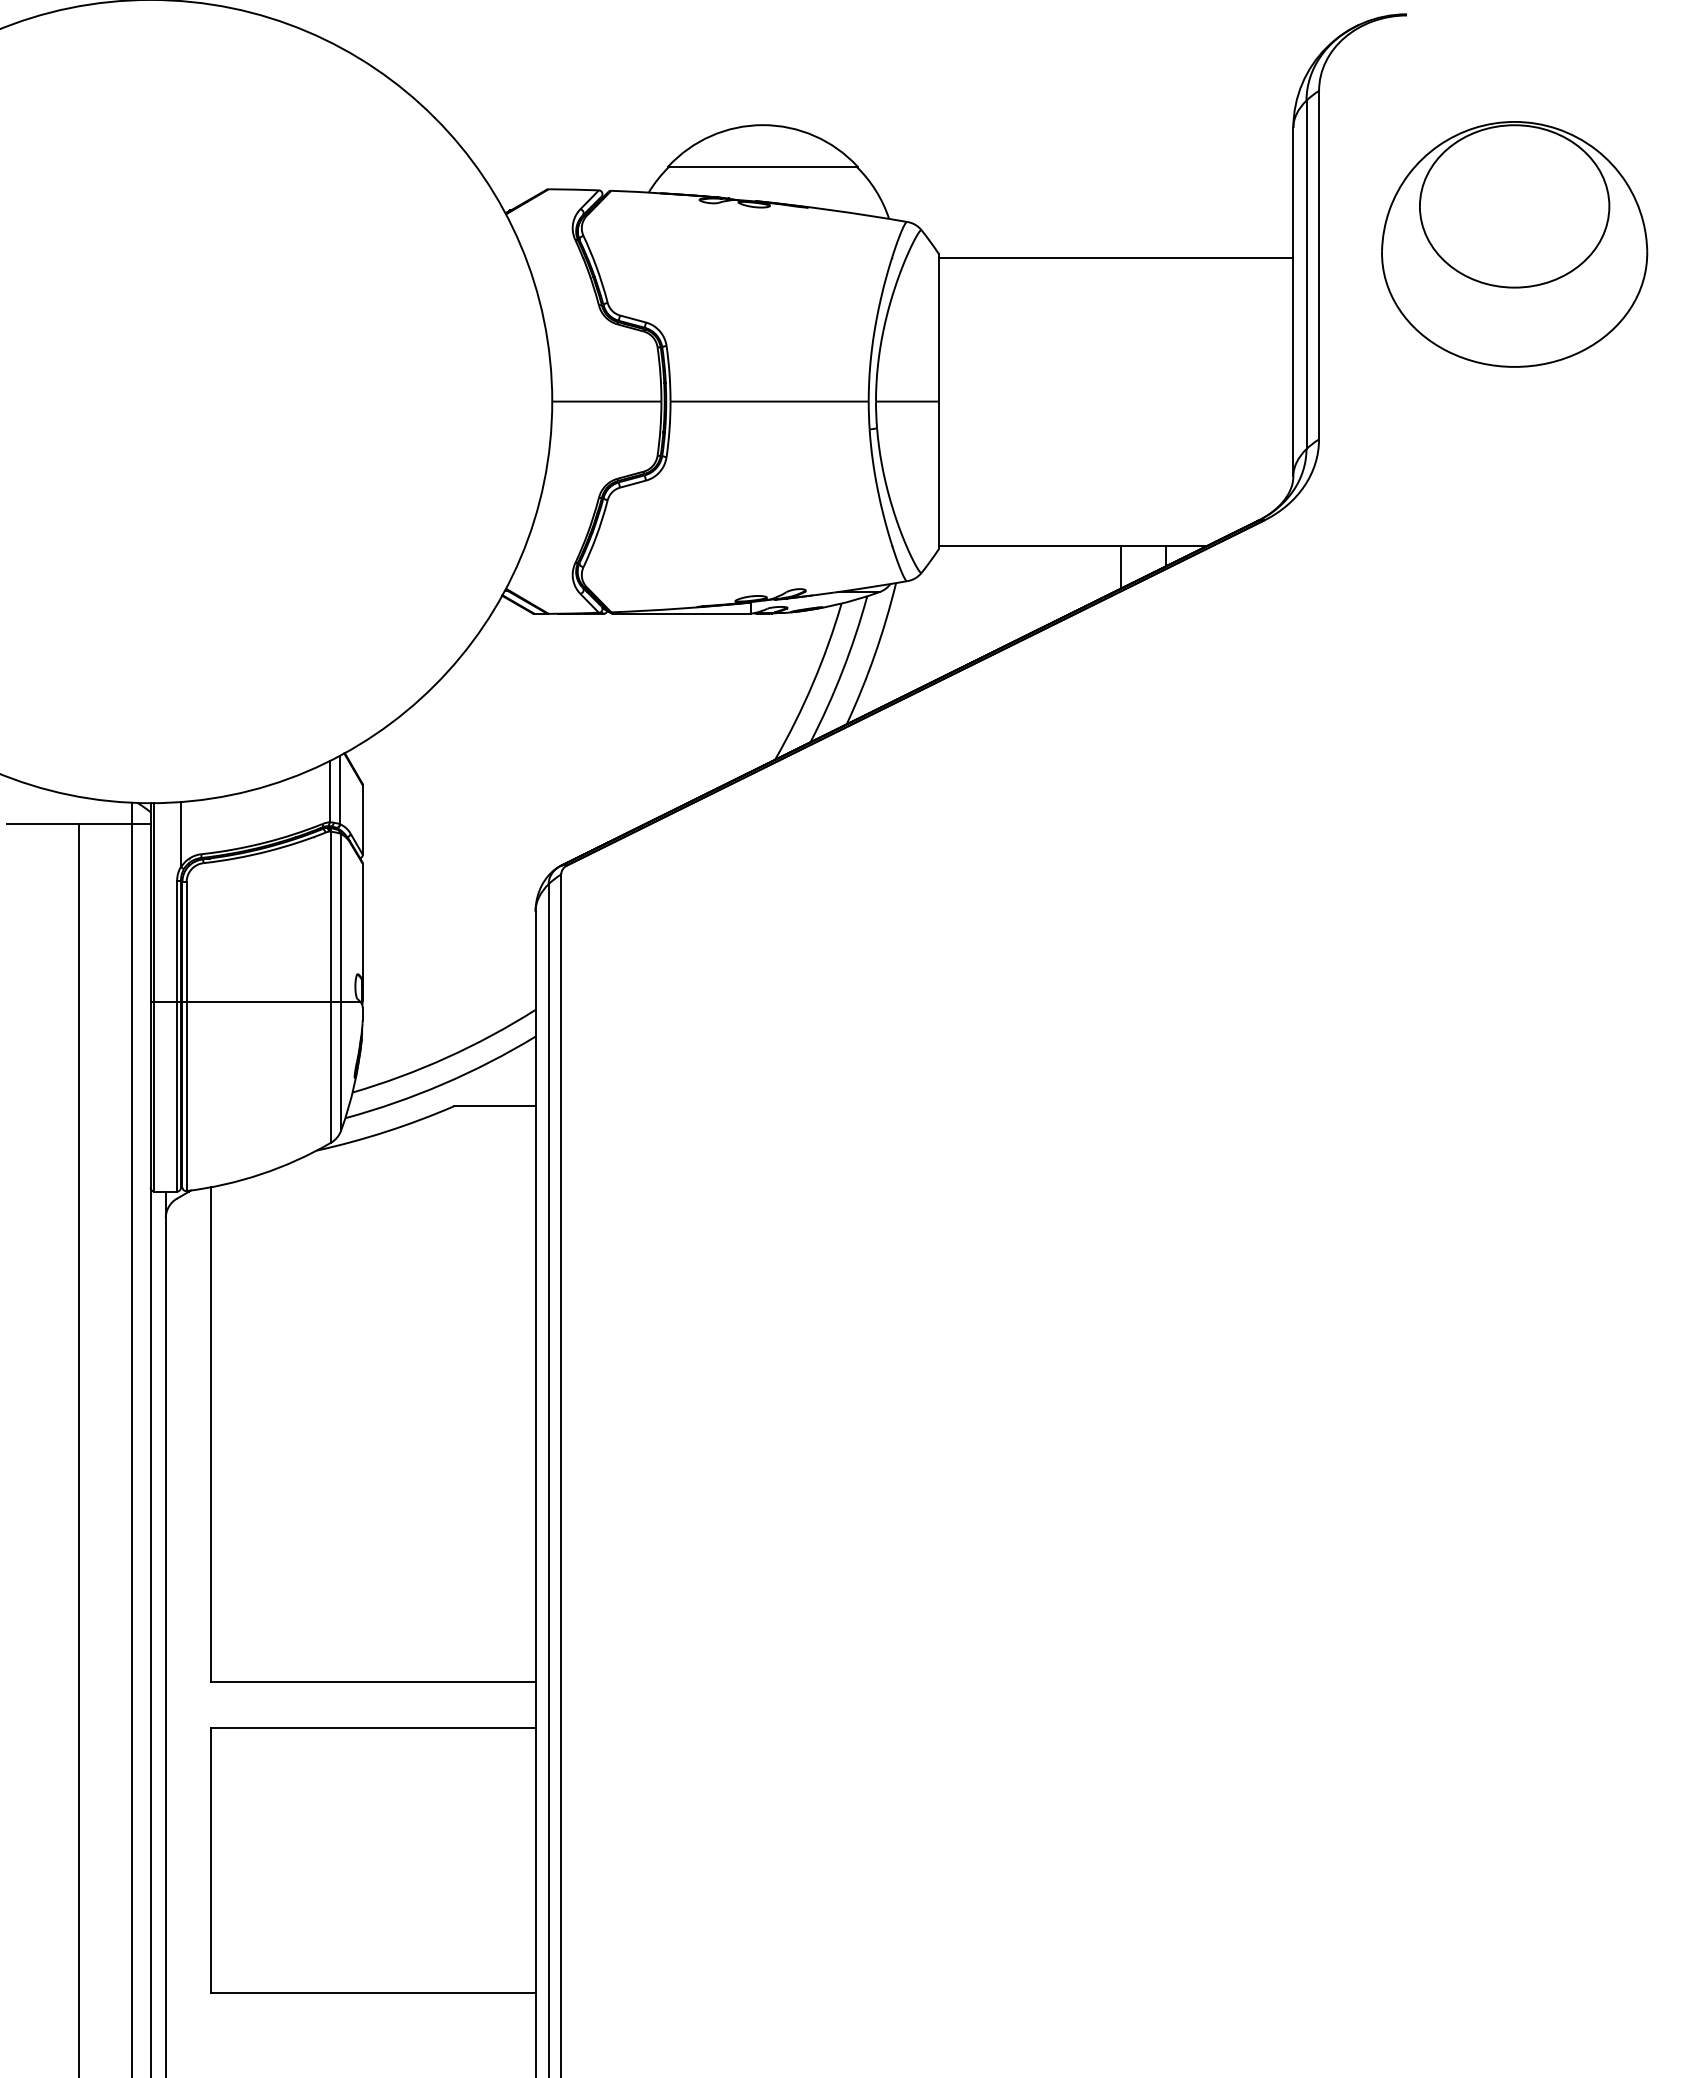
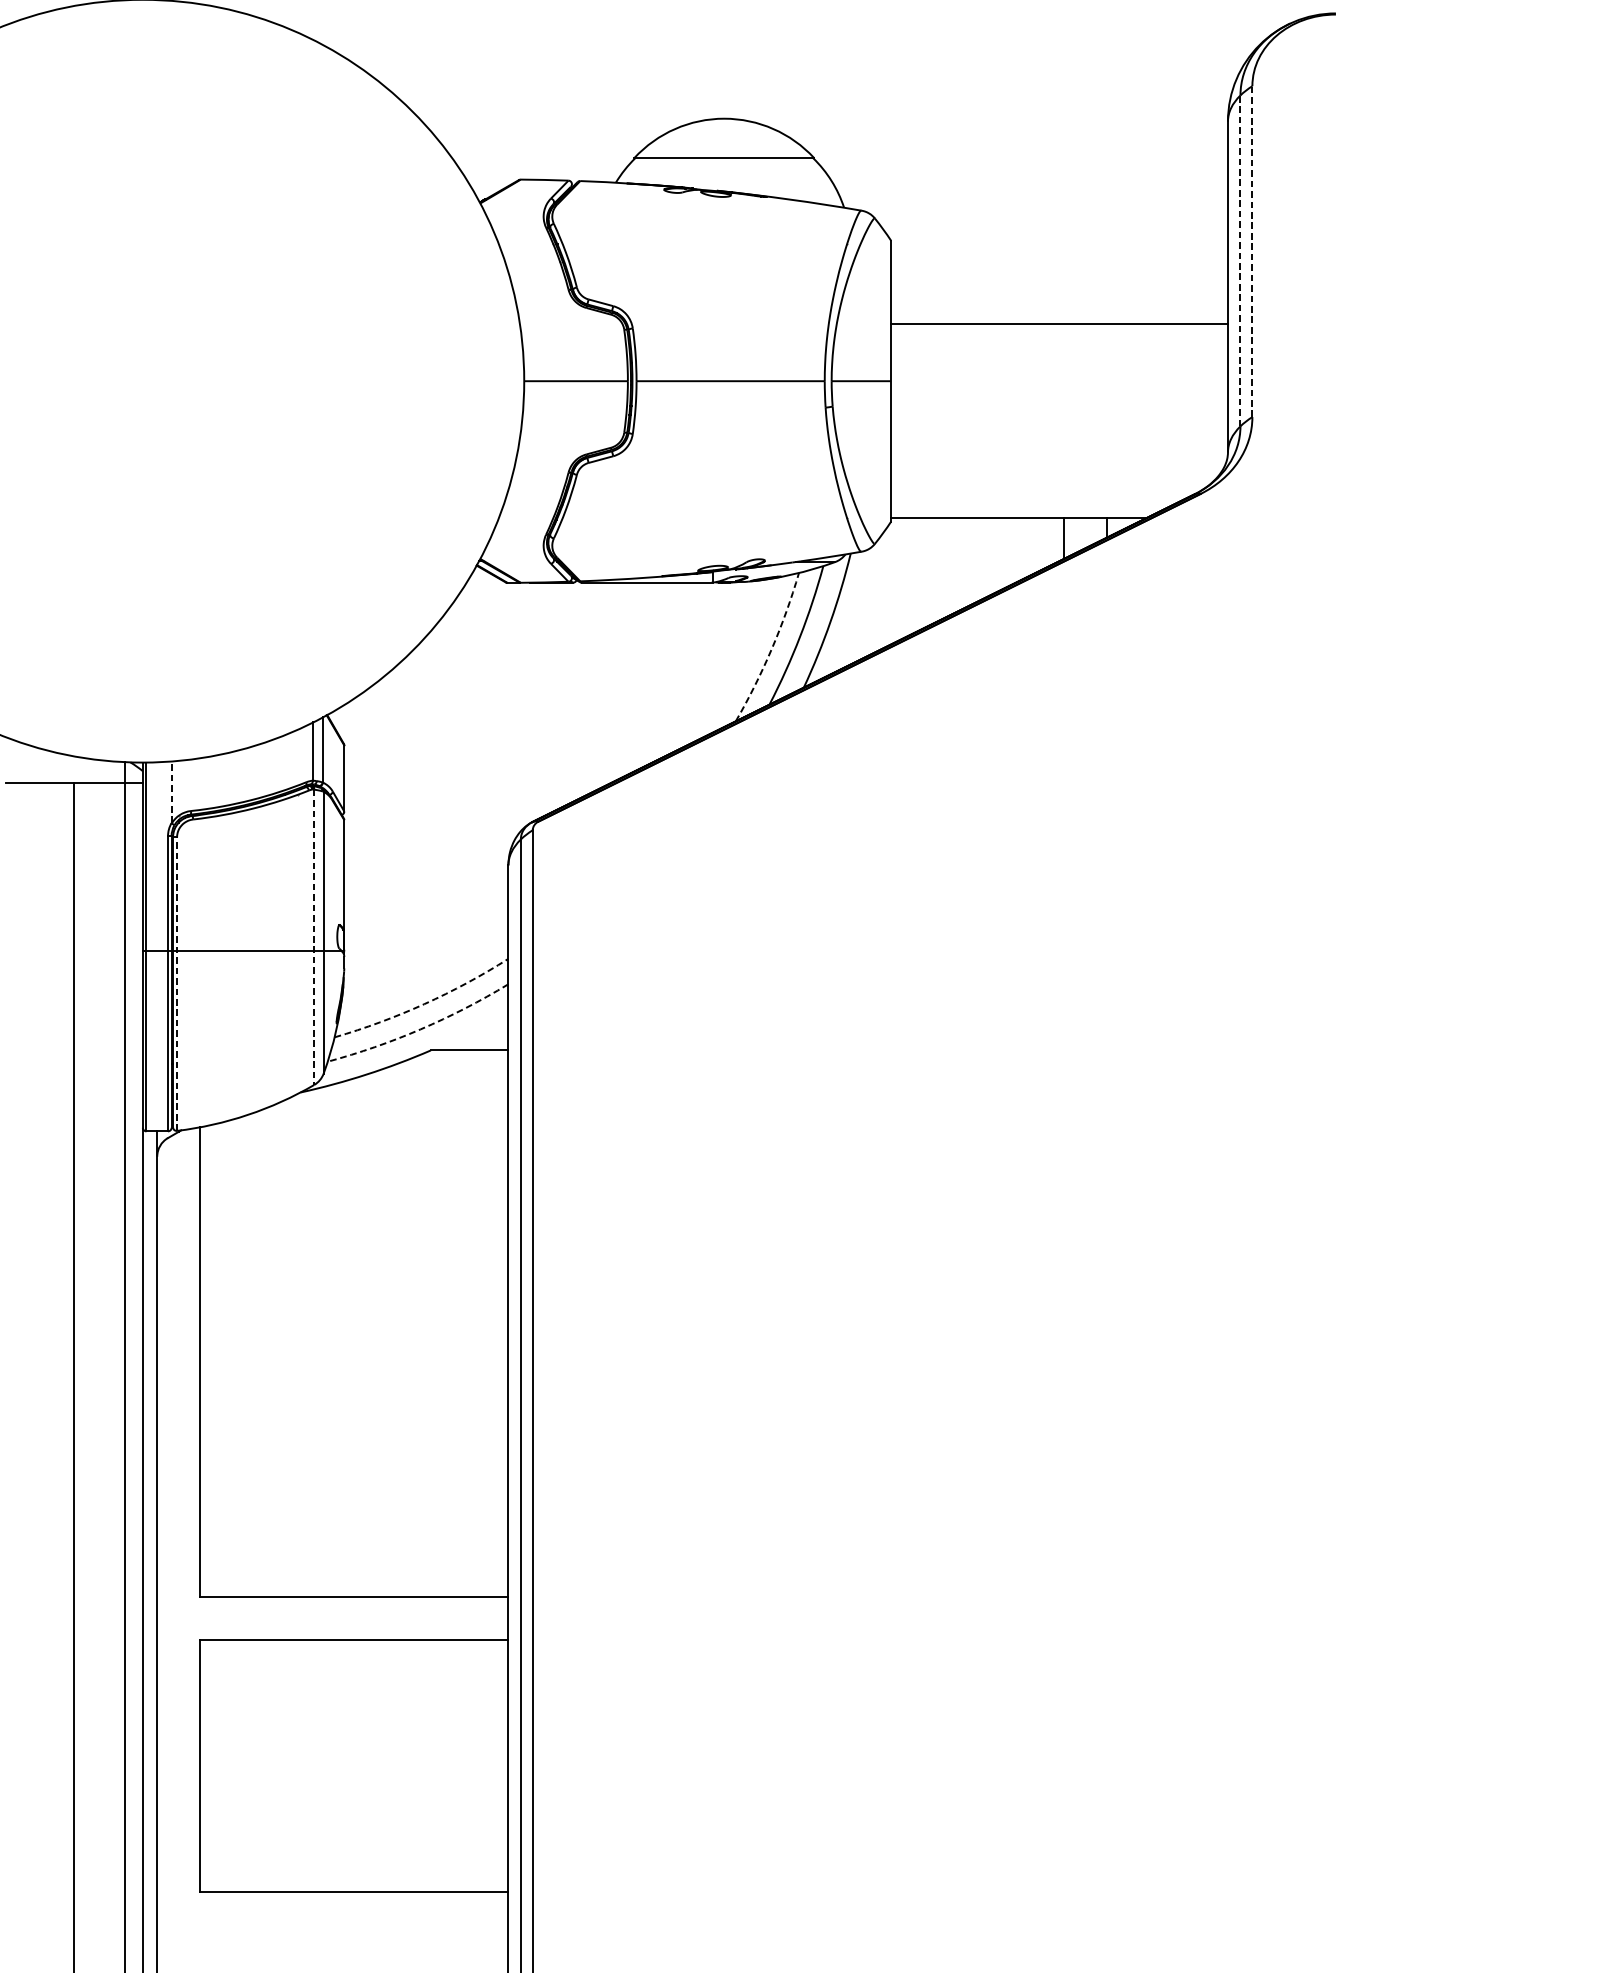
part: (1514, 244) -> (1437, 232), removed
line: (1115, 257) -> (1059, 324), moved
line: (1319, 264) -> (1252, 251), solid -> dashed
line: (1306, 274) -> (1240, 260), solid -> dashed
arc: (812, 683) -> (771, 648), solid -> dashed
line: (180, 834) -> (171, 792), solid -> dashed
line: (331, 987) -> (314, 937), solid -> dashed
line: (186, 1036) -> (176, 984), solid -> dashed
arc: (446, 1057) -> (423, 1004), solid -> dashed
arc: (443, 1084) -> (420, 1029), solid -> dashed

